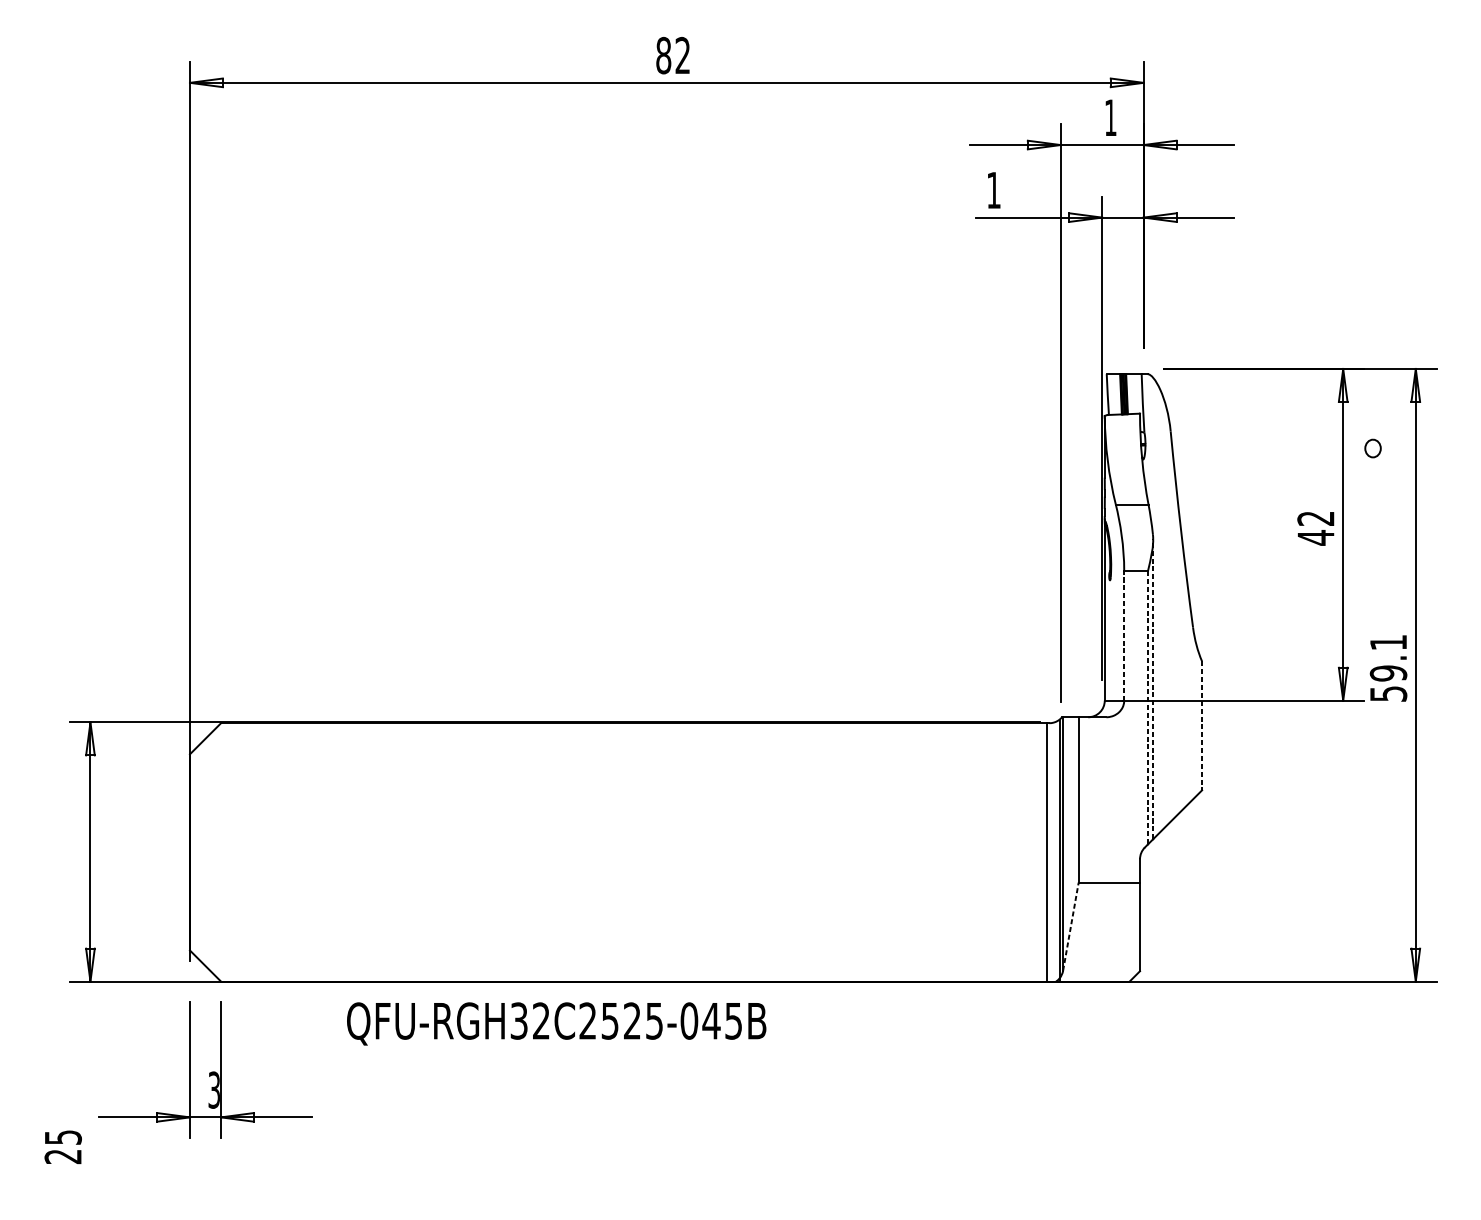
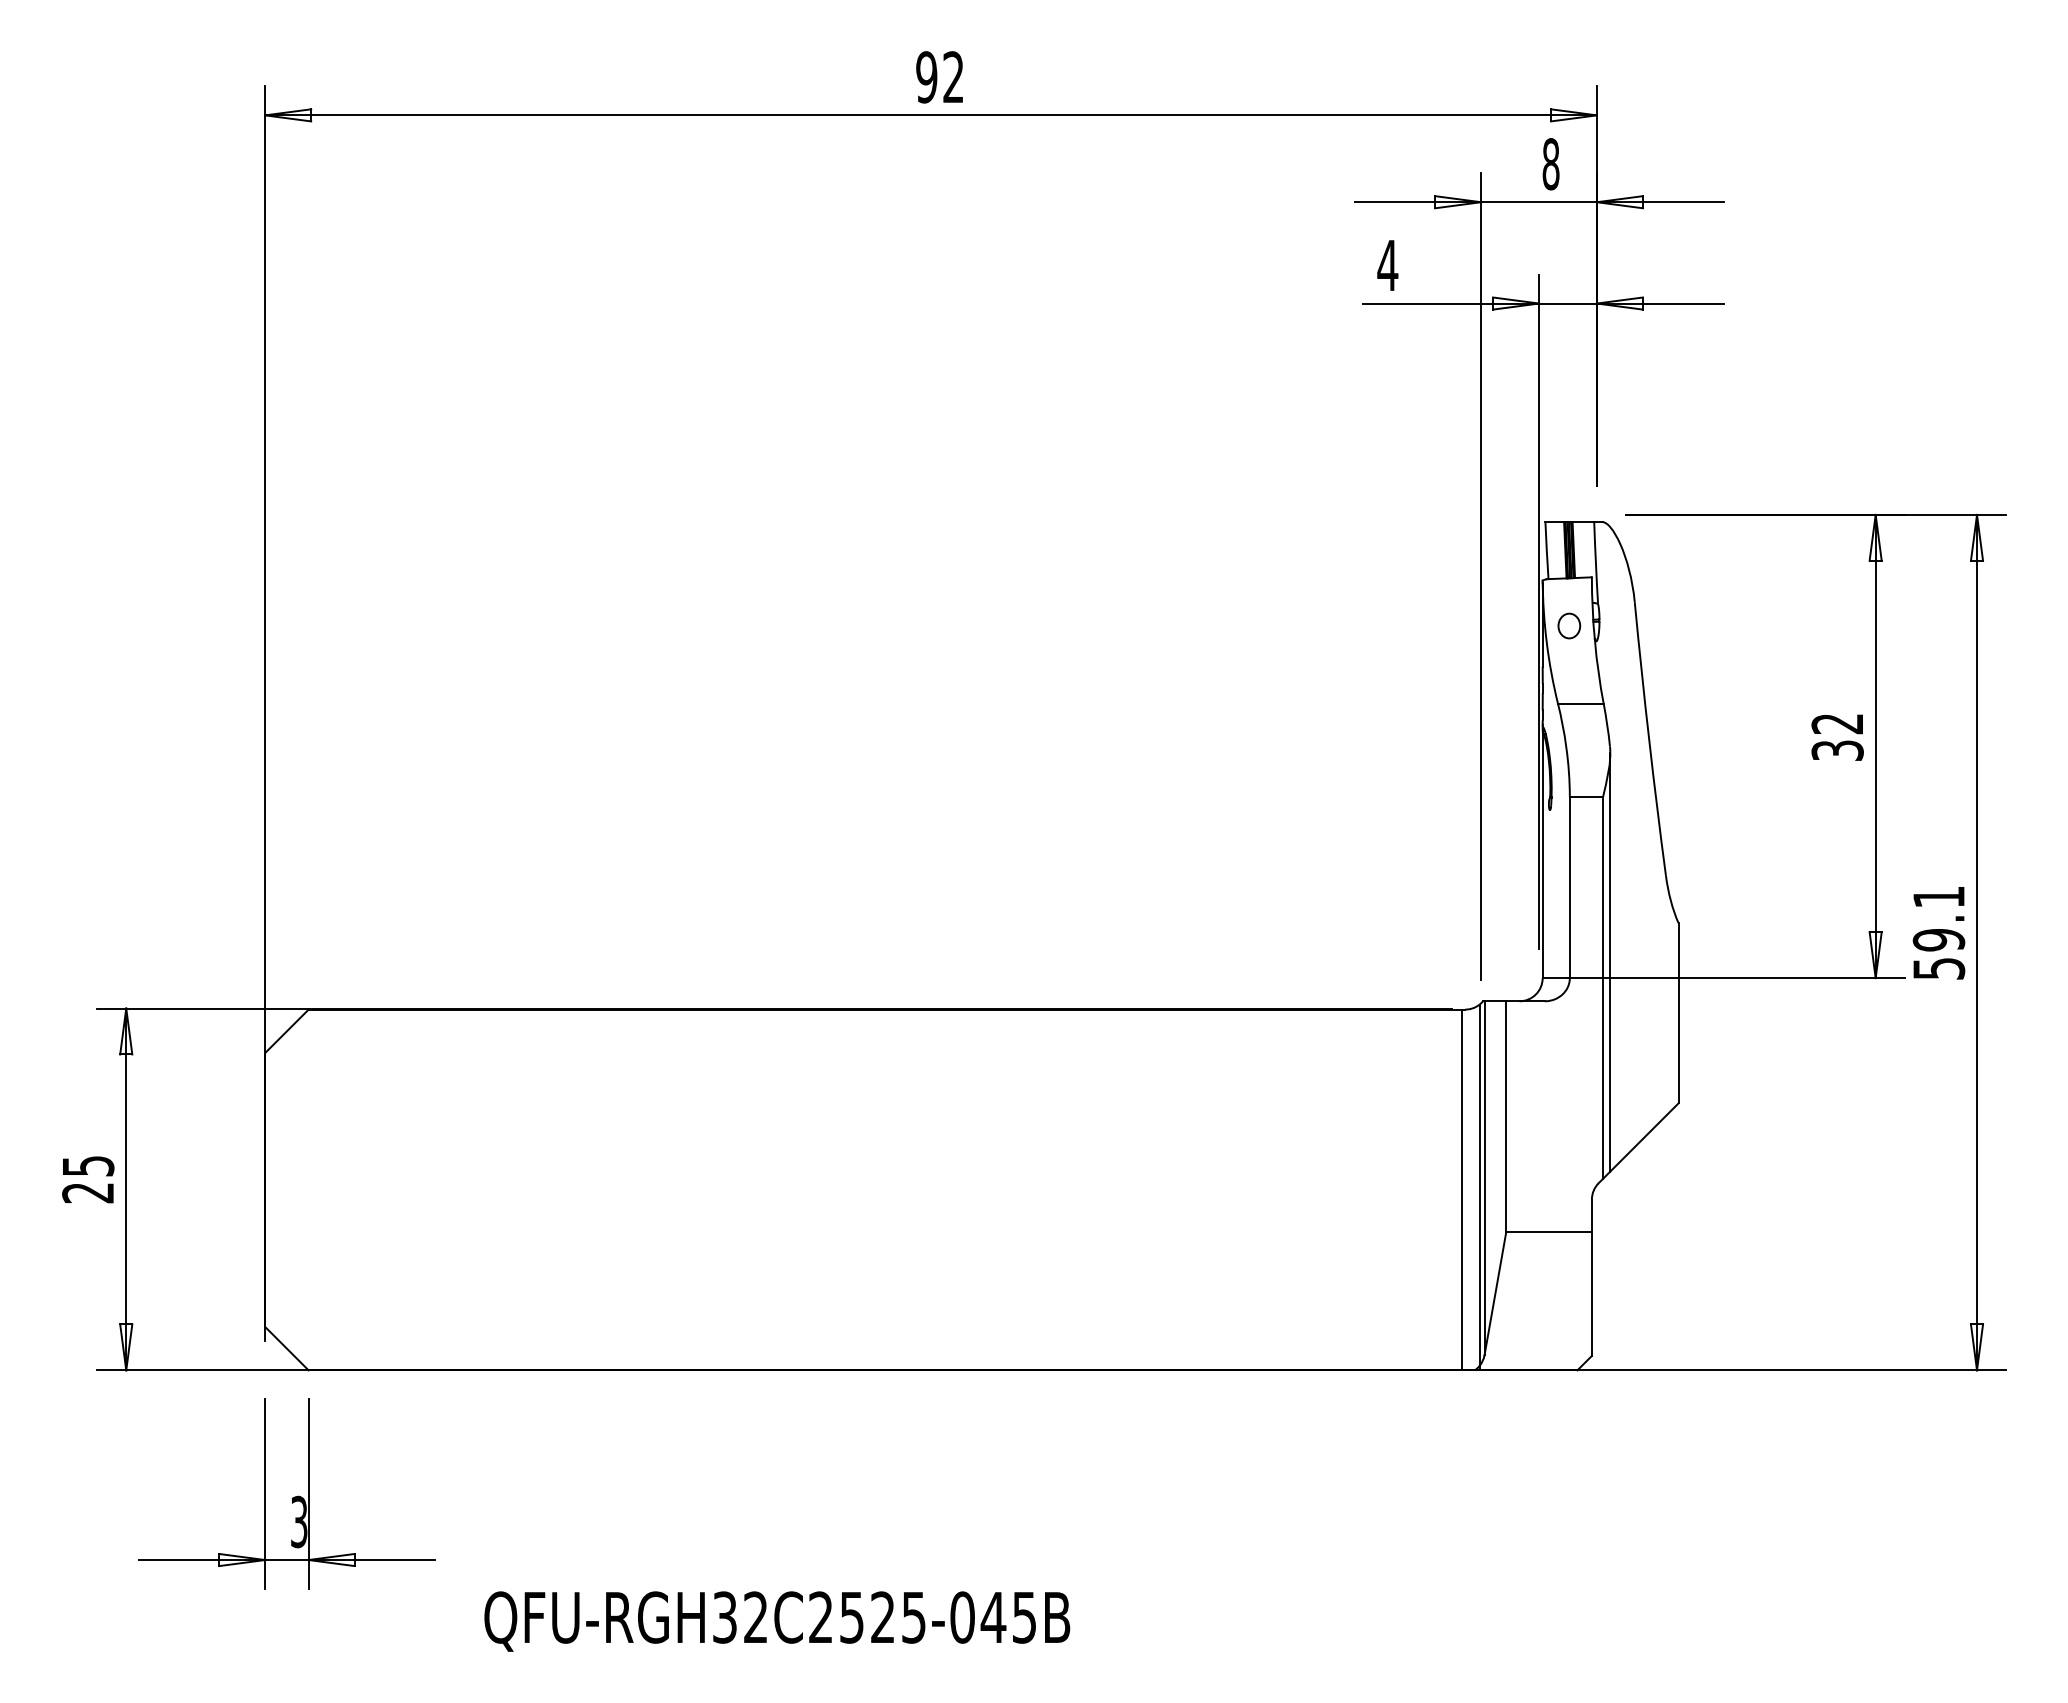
text: (663, 55) -> (926, 77), 82 -> 92
text: (1110, 118) -> (1550, 164), 1 -> 8
text: (993, 190) -> (1387, 265), 1 -> 4
part: (1373, 448) -> (1569, 625), moved
text: (1315, 537) -> (1837, 750), 42 -> 32
line: (1123, 635) -> (1569, 887), dashed -> solid
line: (1153, 689) -> (1610, 962), dashed -> solid
line: (1148, 708) -> (1603, 988), dashed -> solid
line: (1202, 726) -> (1678, 1013), dashed -> solid
line: (1070, 926) -> (1495, 1293), dashed -> solid
text: (556, 1023) -> (777, 1621), moved
text: (63, 1147) -> (88, 1179), moved

